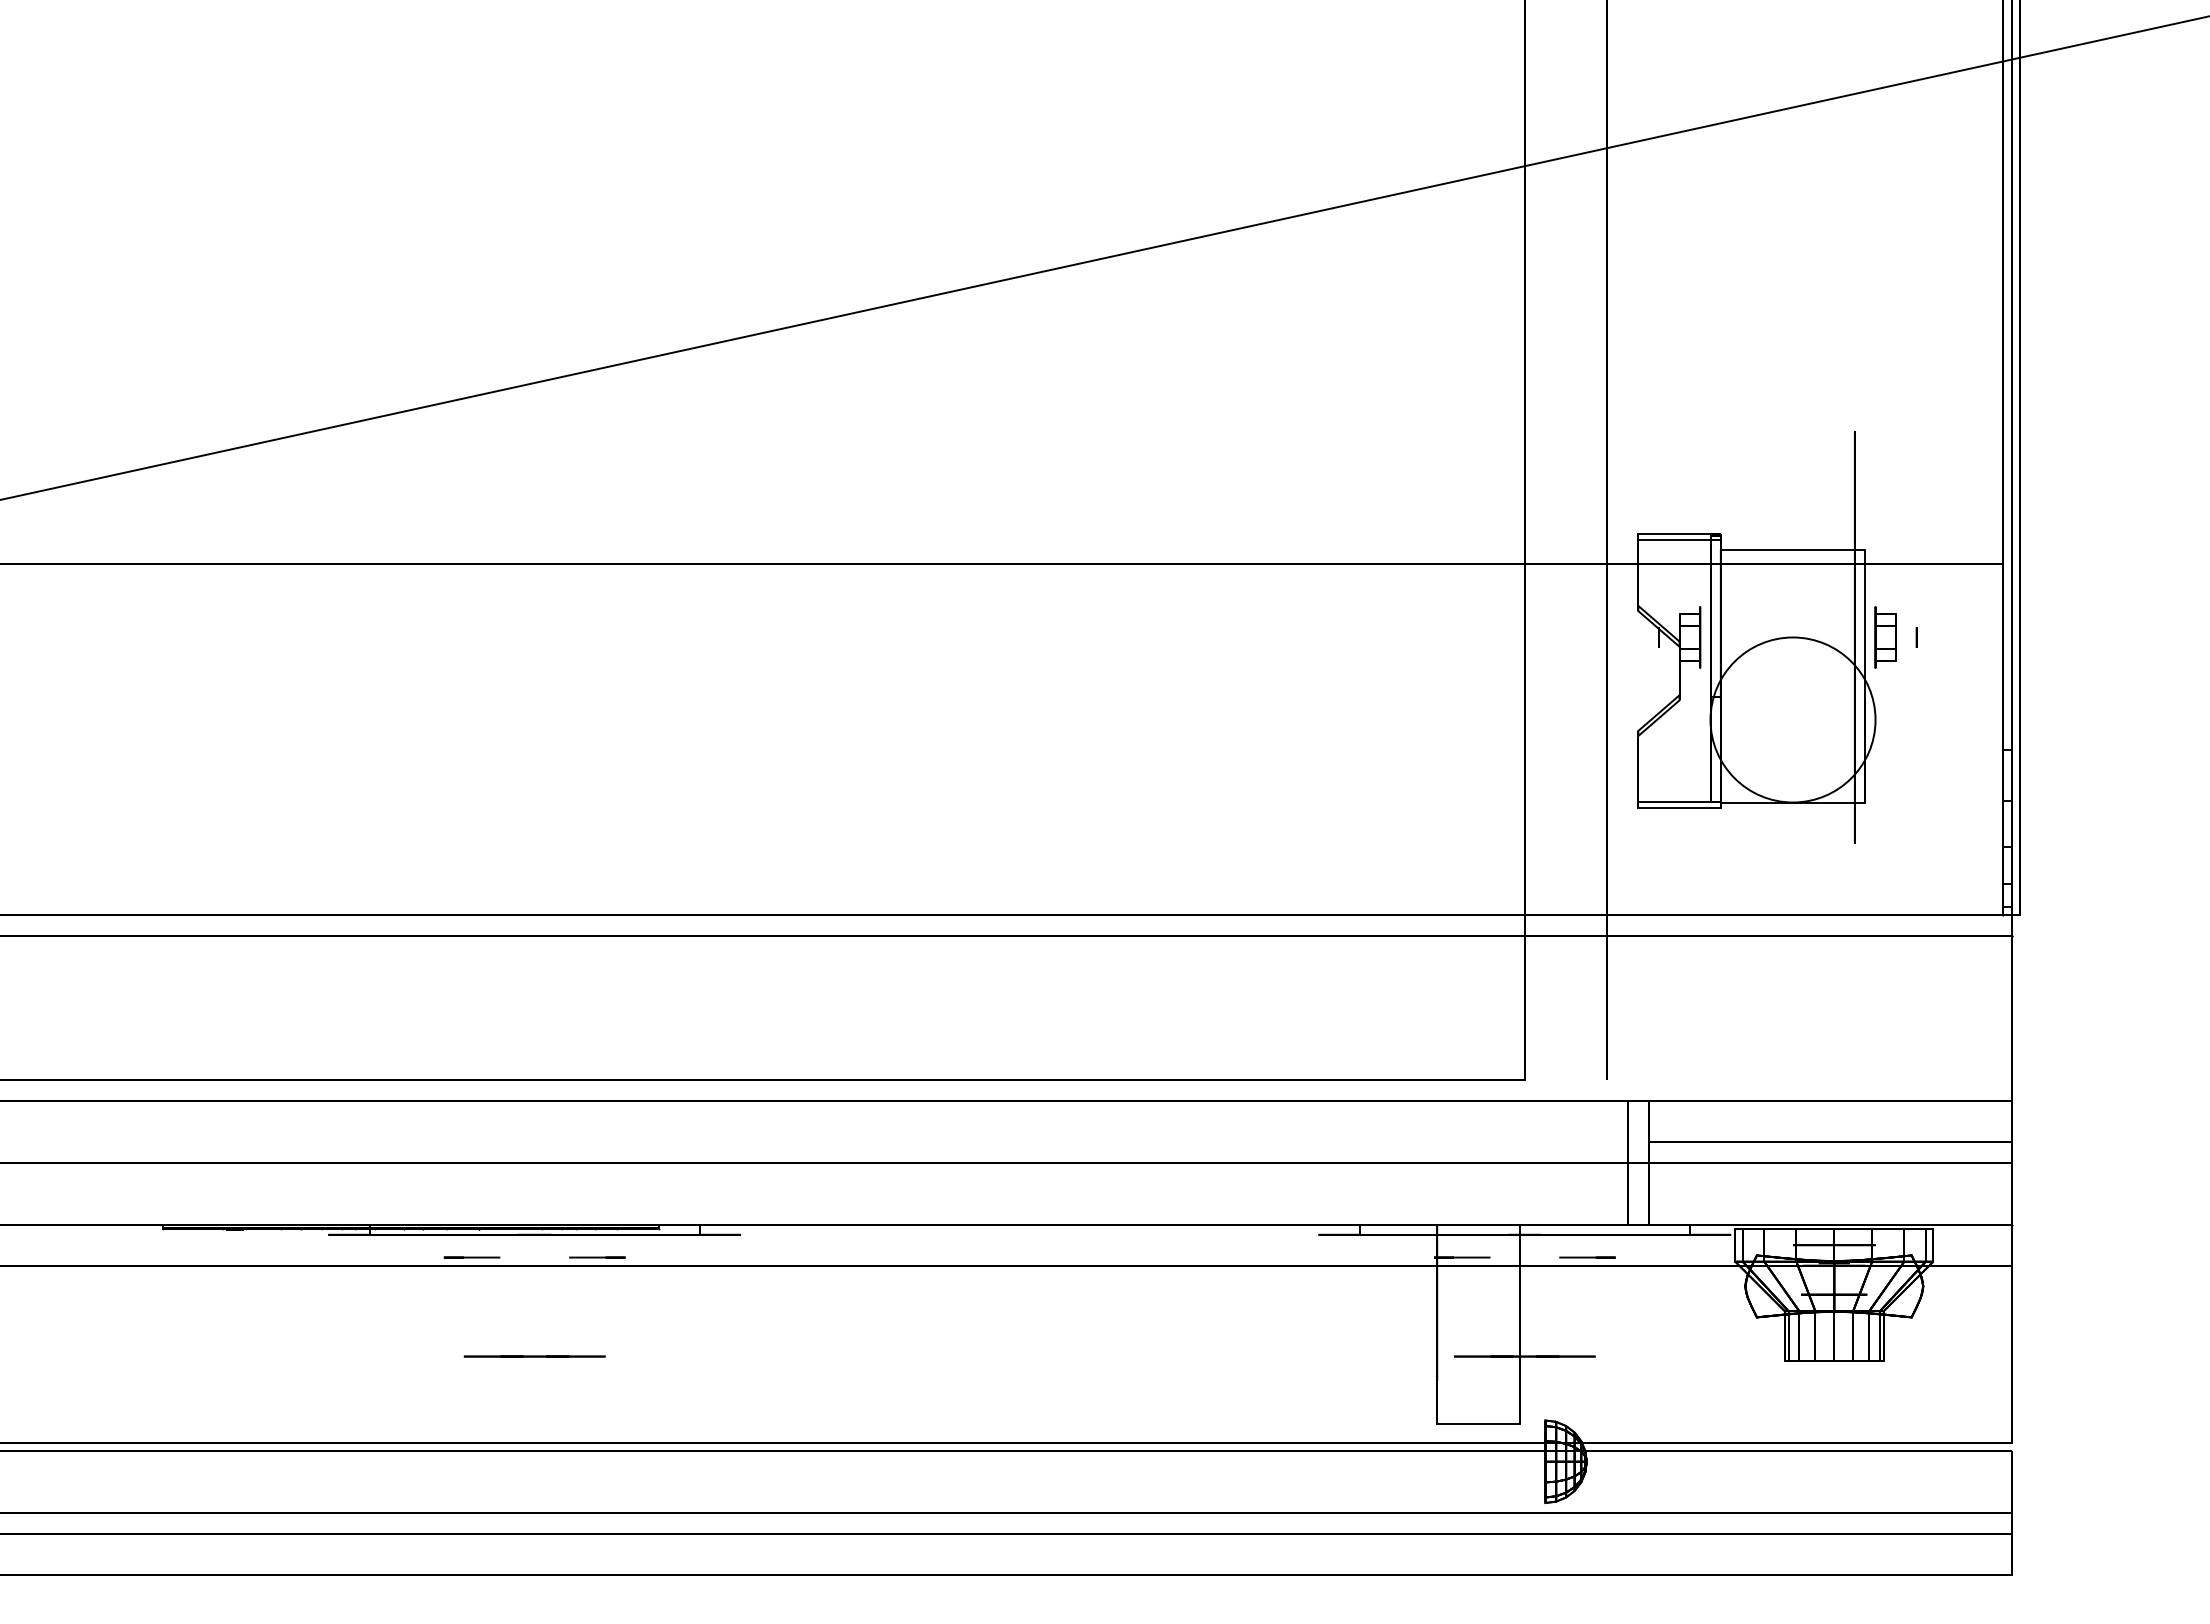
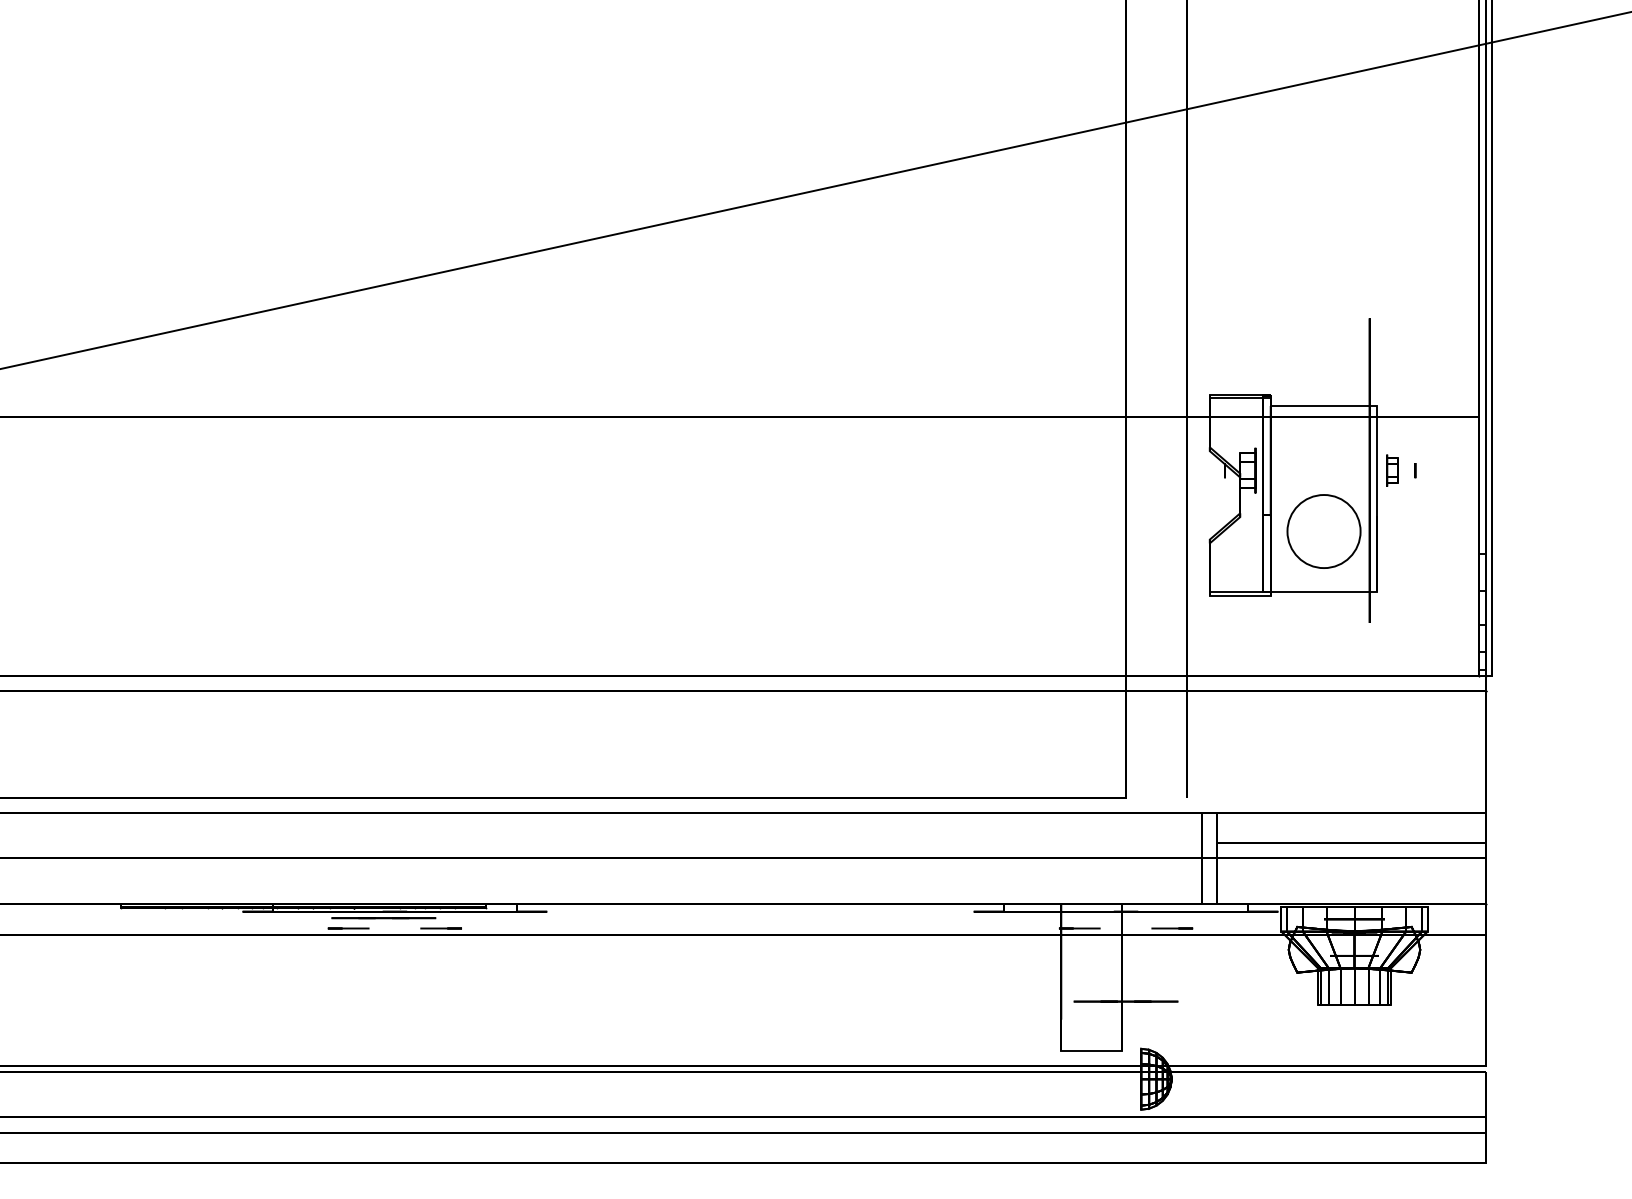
part: (1885, 637) -> (1392, 470), size x0.7
circle: (1792, 719) -> (1323, 531), size x0.6
line: (534, 1356) -> (383, 918), moved

